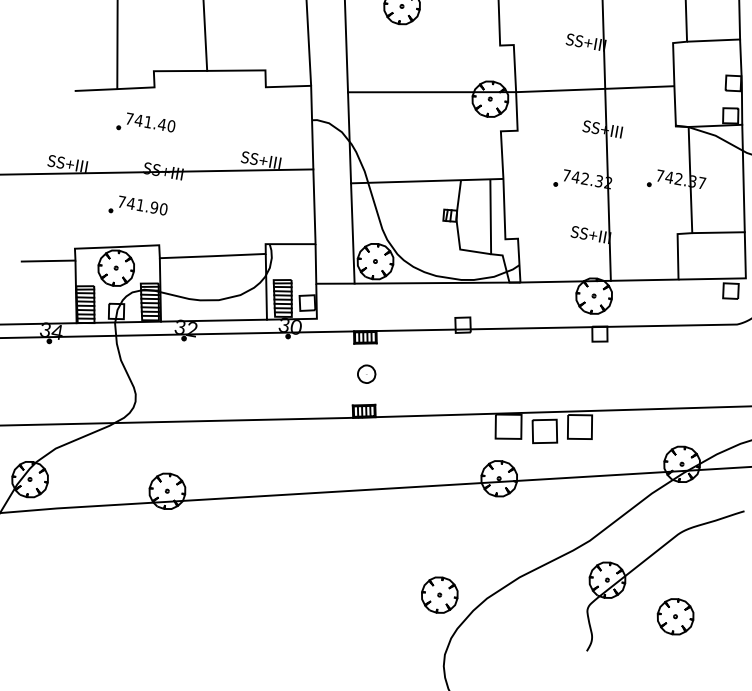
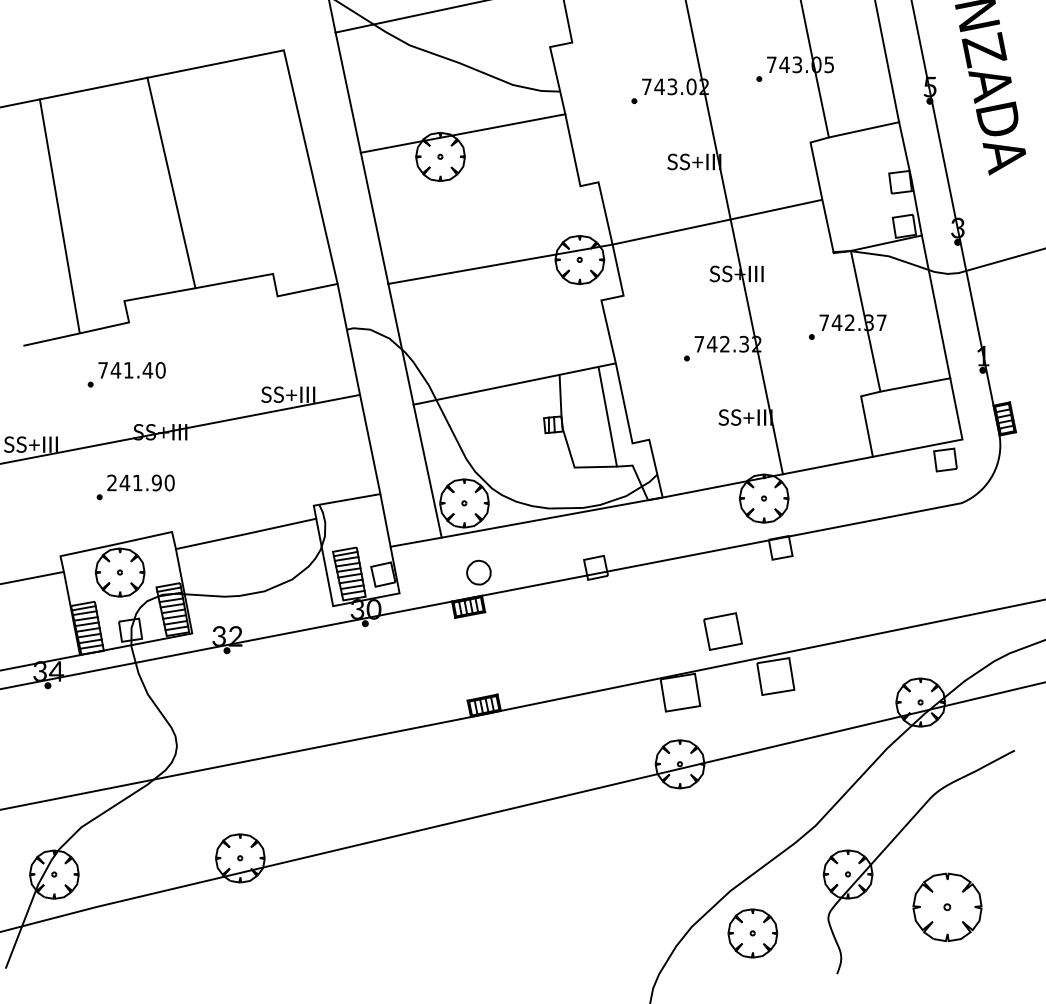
text: (121, 201) -> (111, 482), 741.90 -> 241.90
line: (213, 320) -> (262, 619), removed
part: (366, 374) -> (478, 572), moved
part: (544, 431) -> (722, 631), moved
part: (439, 595) -> (752, 933), moved
part: (675, 616) -> (947, 907), size x1.4

